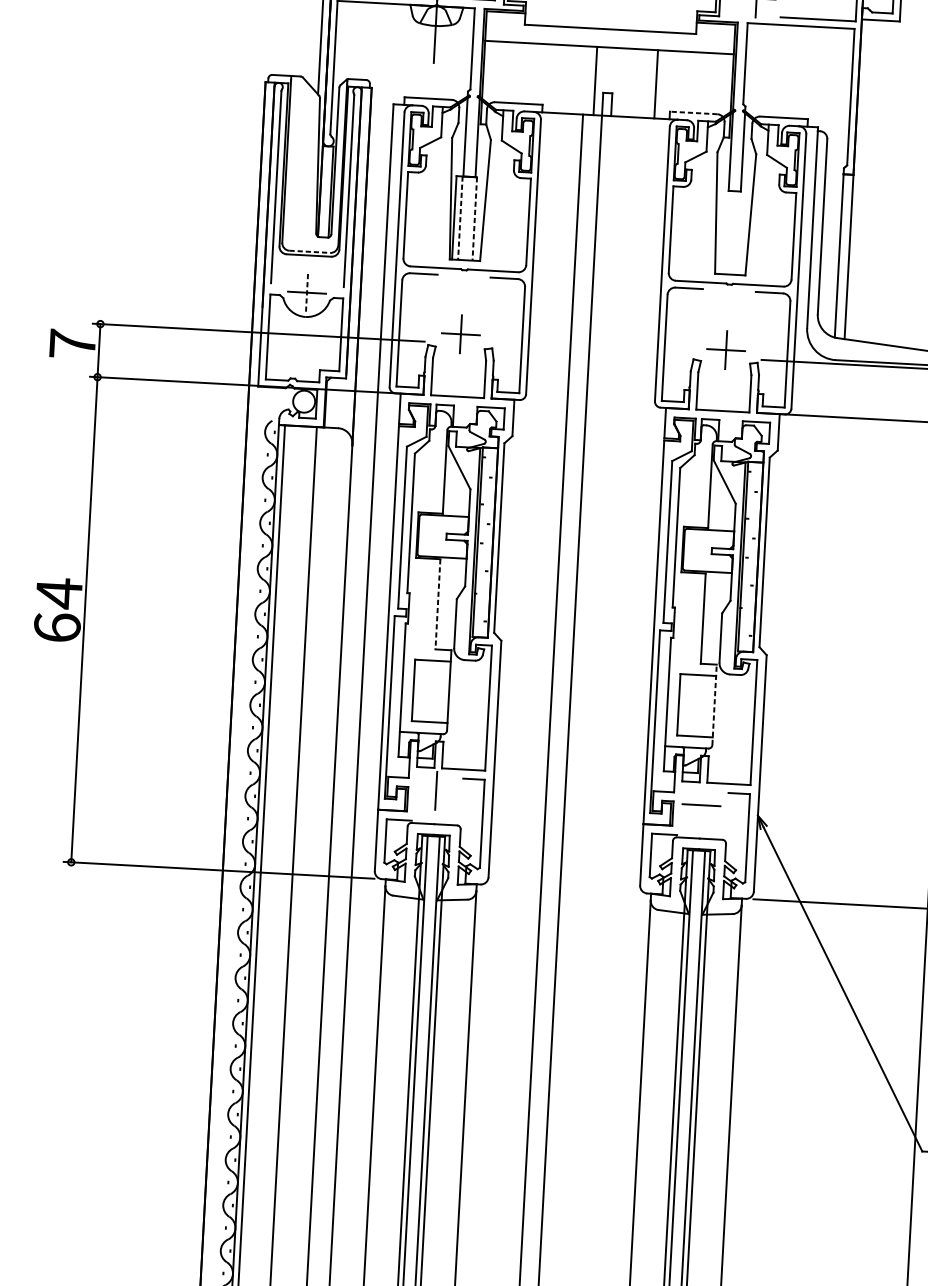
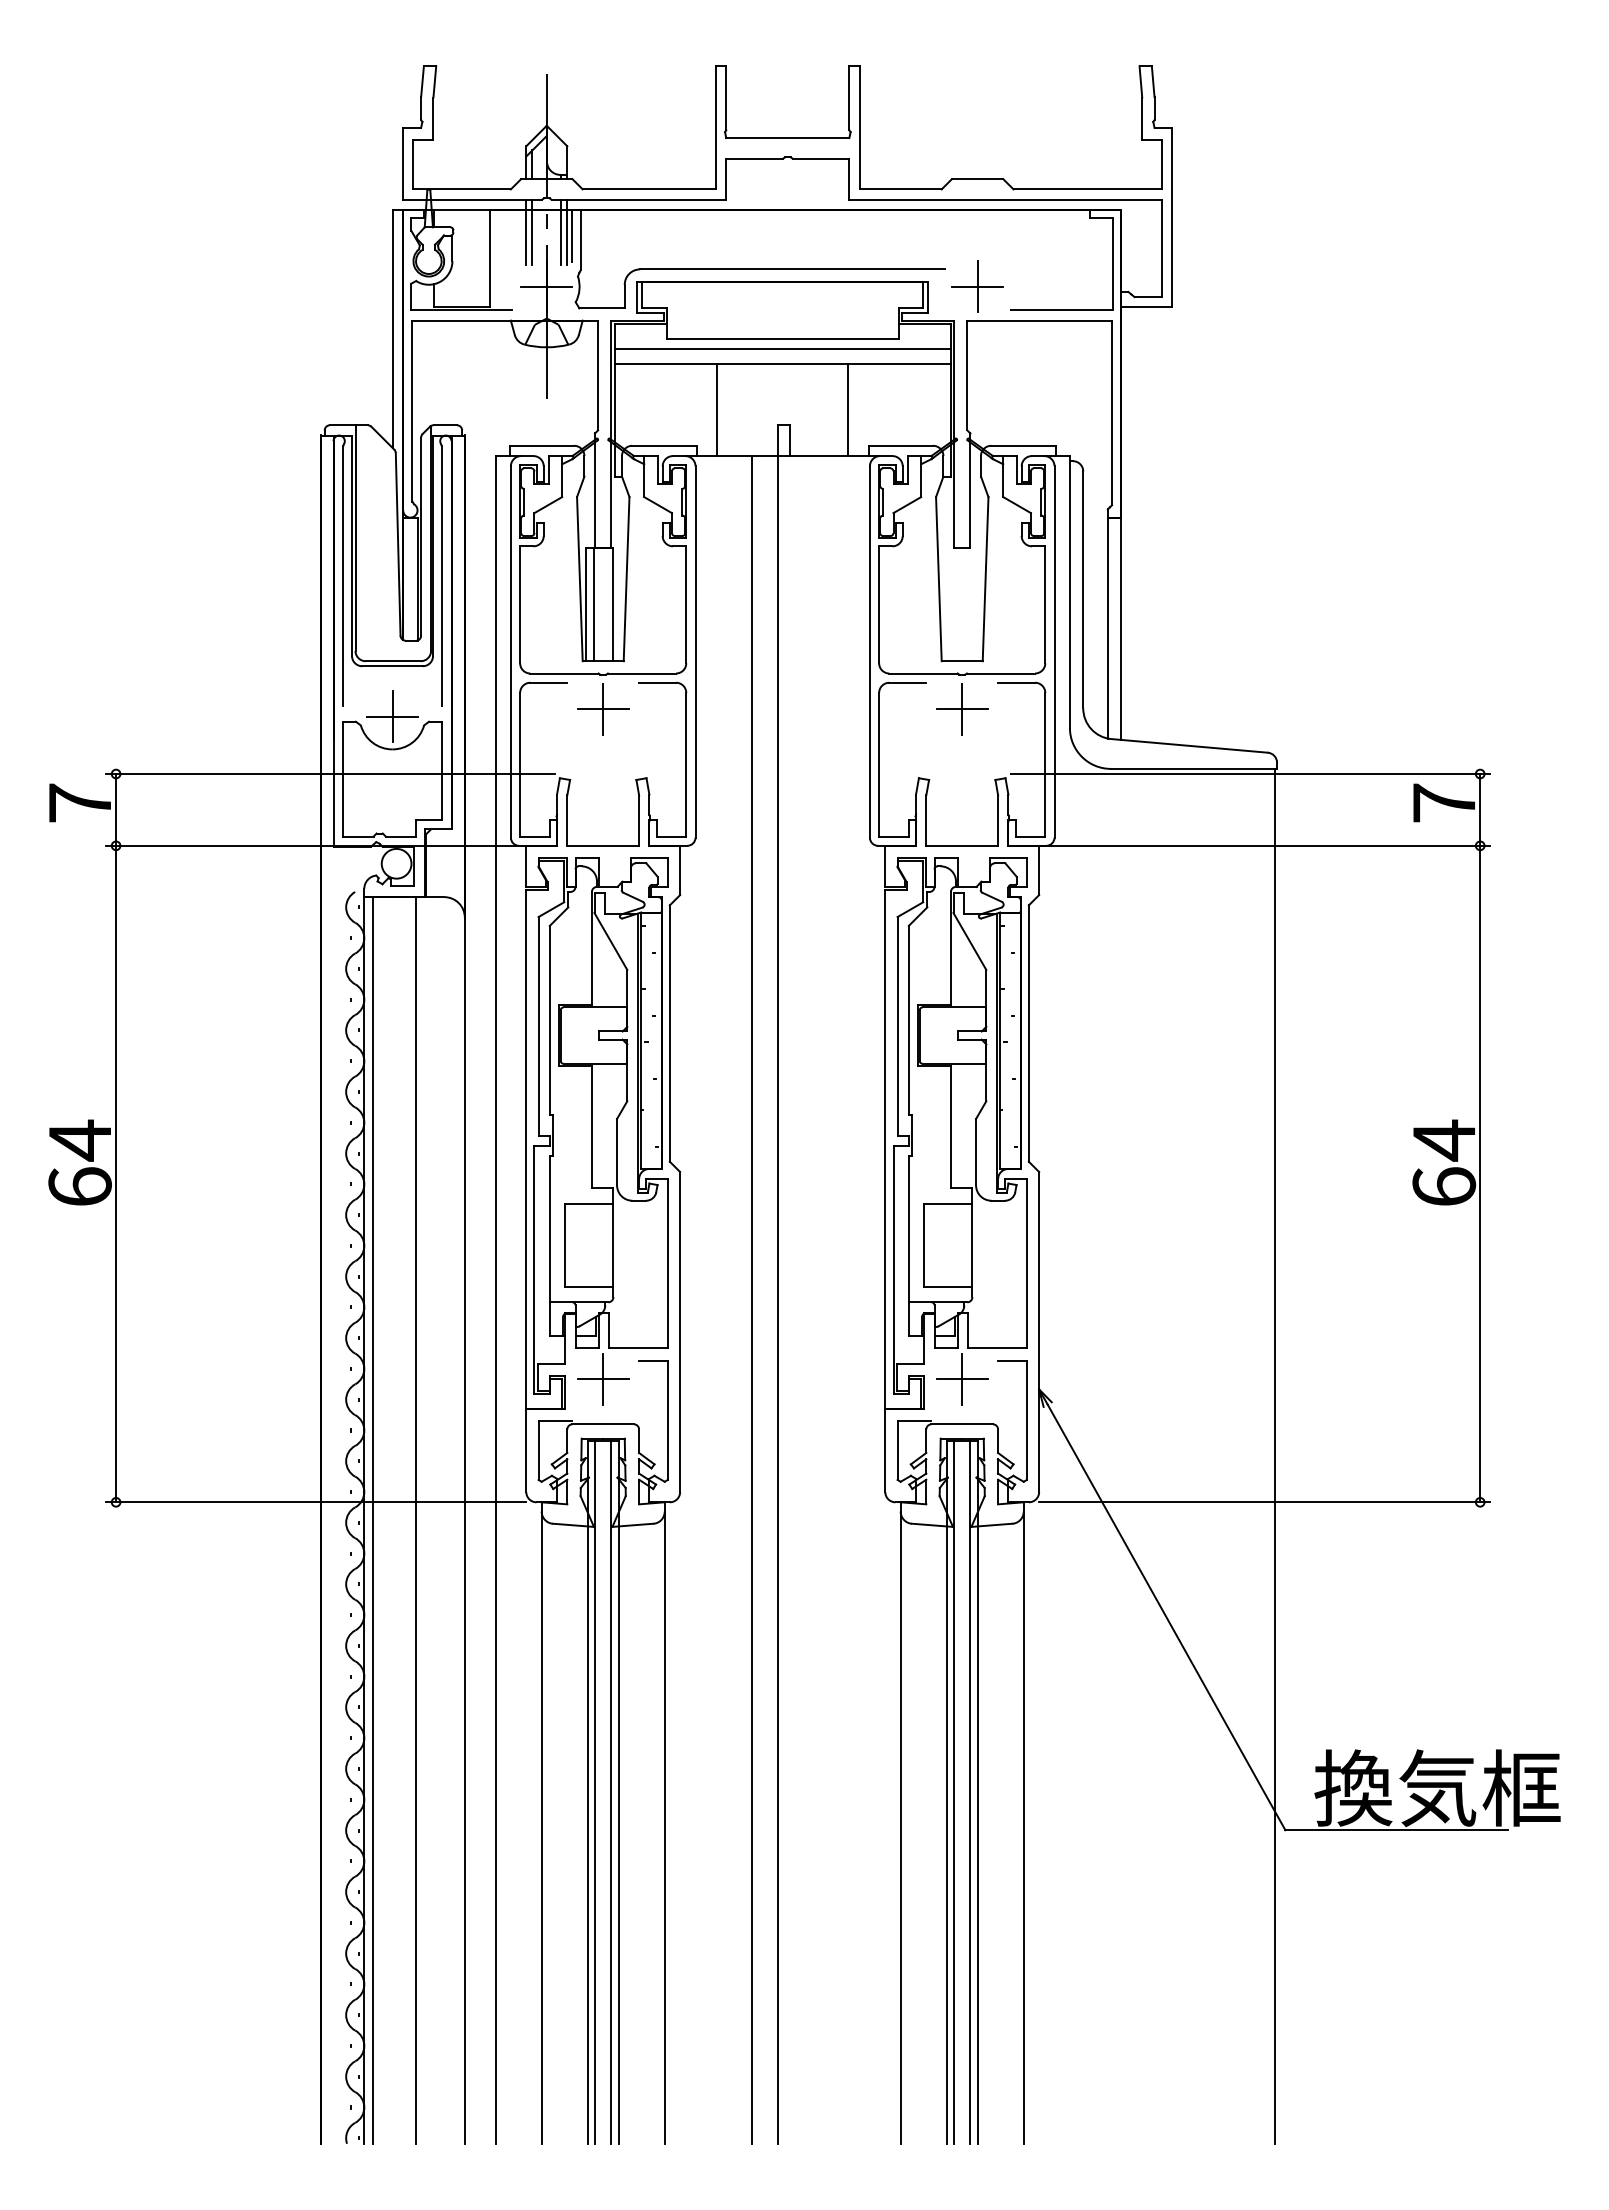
line: (609, 37) -> (782, 349), added
line: (595, 80) -> (717, 409), moved
line: (693, 112) -> (900, 445), dashed -> solid
line: (460, 218) -> (593, 605), dashed -> solid
line: (474, 219) -> (613, 605), dashed -> solid
line: (309, 252) -> (393, 661), dashed -> solid
line: (307, 292) -> (392, 716), dashed -> solid
part: (461, 334) -> (603, 709), moved
part: (726, 350) -> (962, 709), moved
line: (437, 604) -> (591, 1127), dashed -> solid
line: (714, 704) -> (972, 1242), dashed -> solid
line: (435, 791) -> (602, 1379), added
line: (701, 804) -> (962, 1378), added

